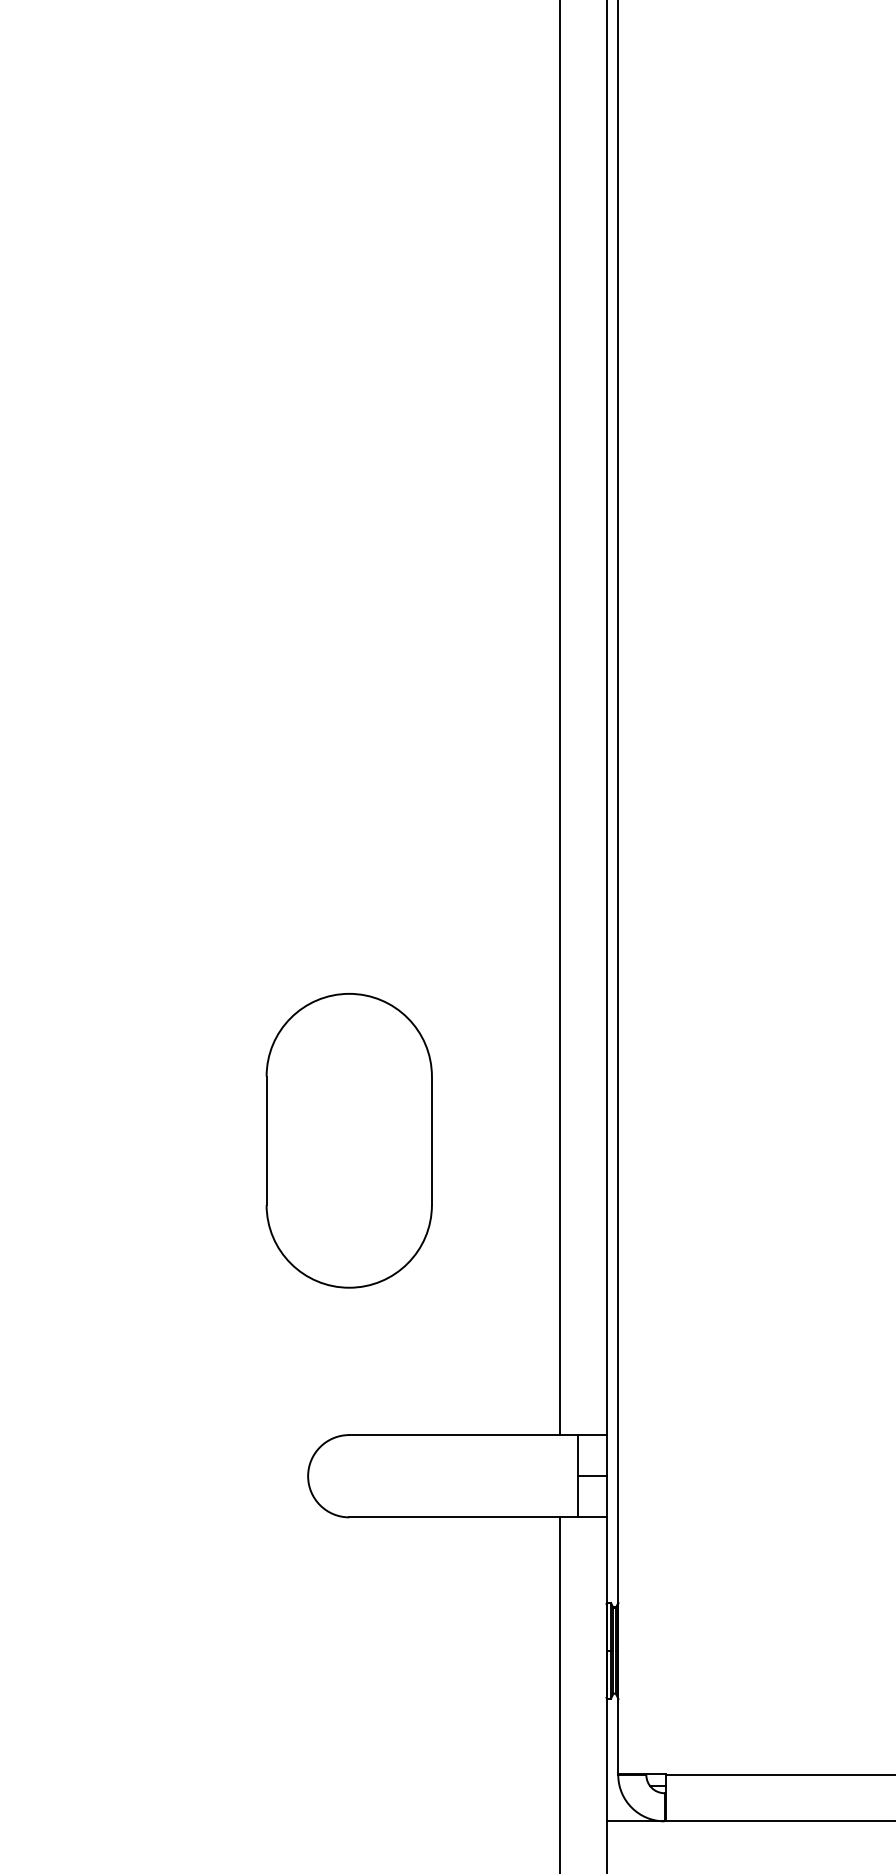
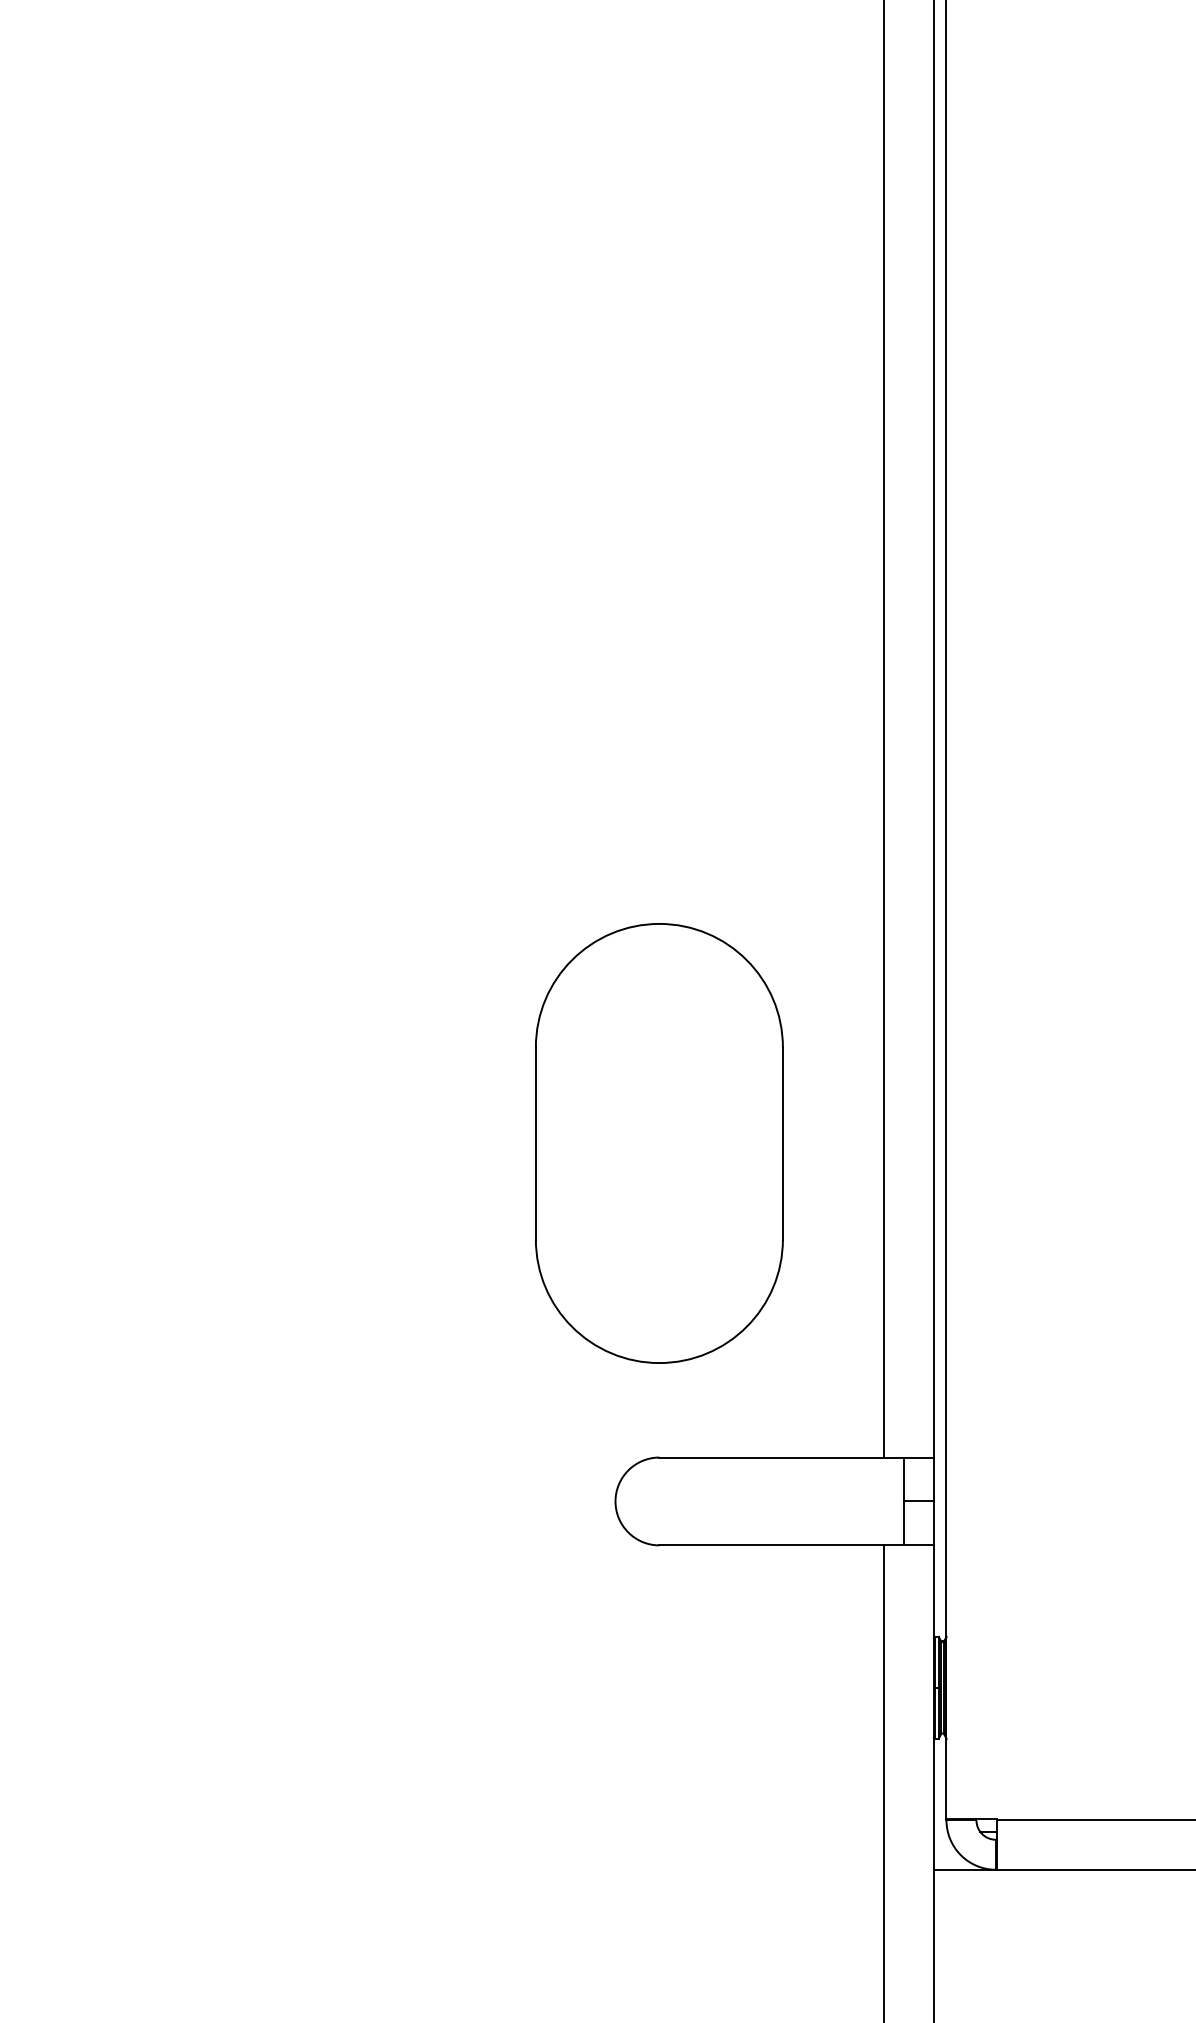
part: (349, 1140) -> (659, 1143), size x1.4

